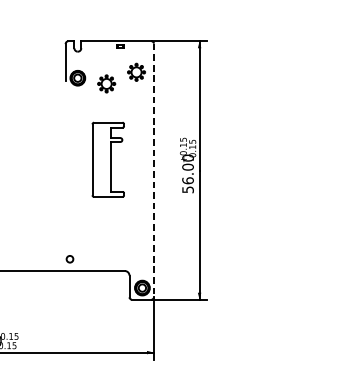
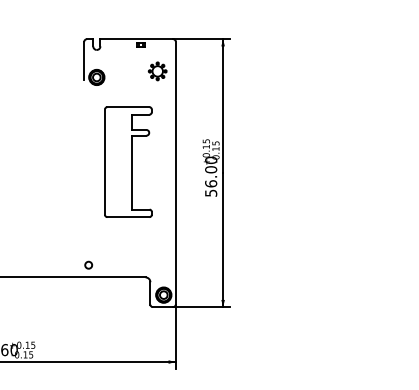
part: (106, 84) -> (126, 83), removed
part: (108, 159) -> (128, 161), size x1.43
line: (153, 170) -> (175, 173), dashed -> solid

